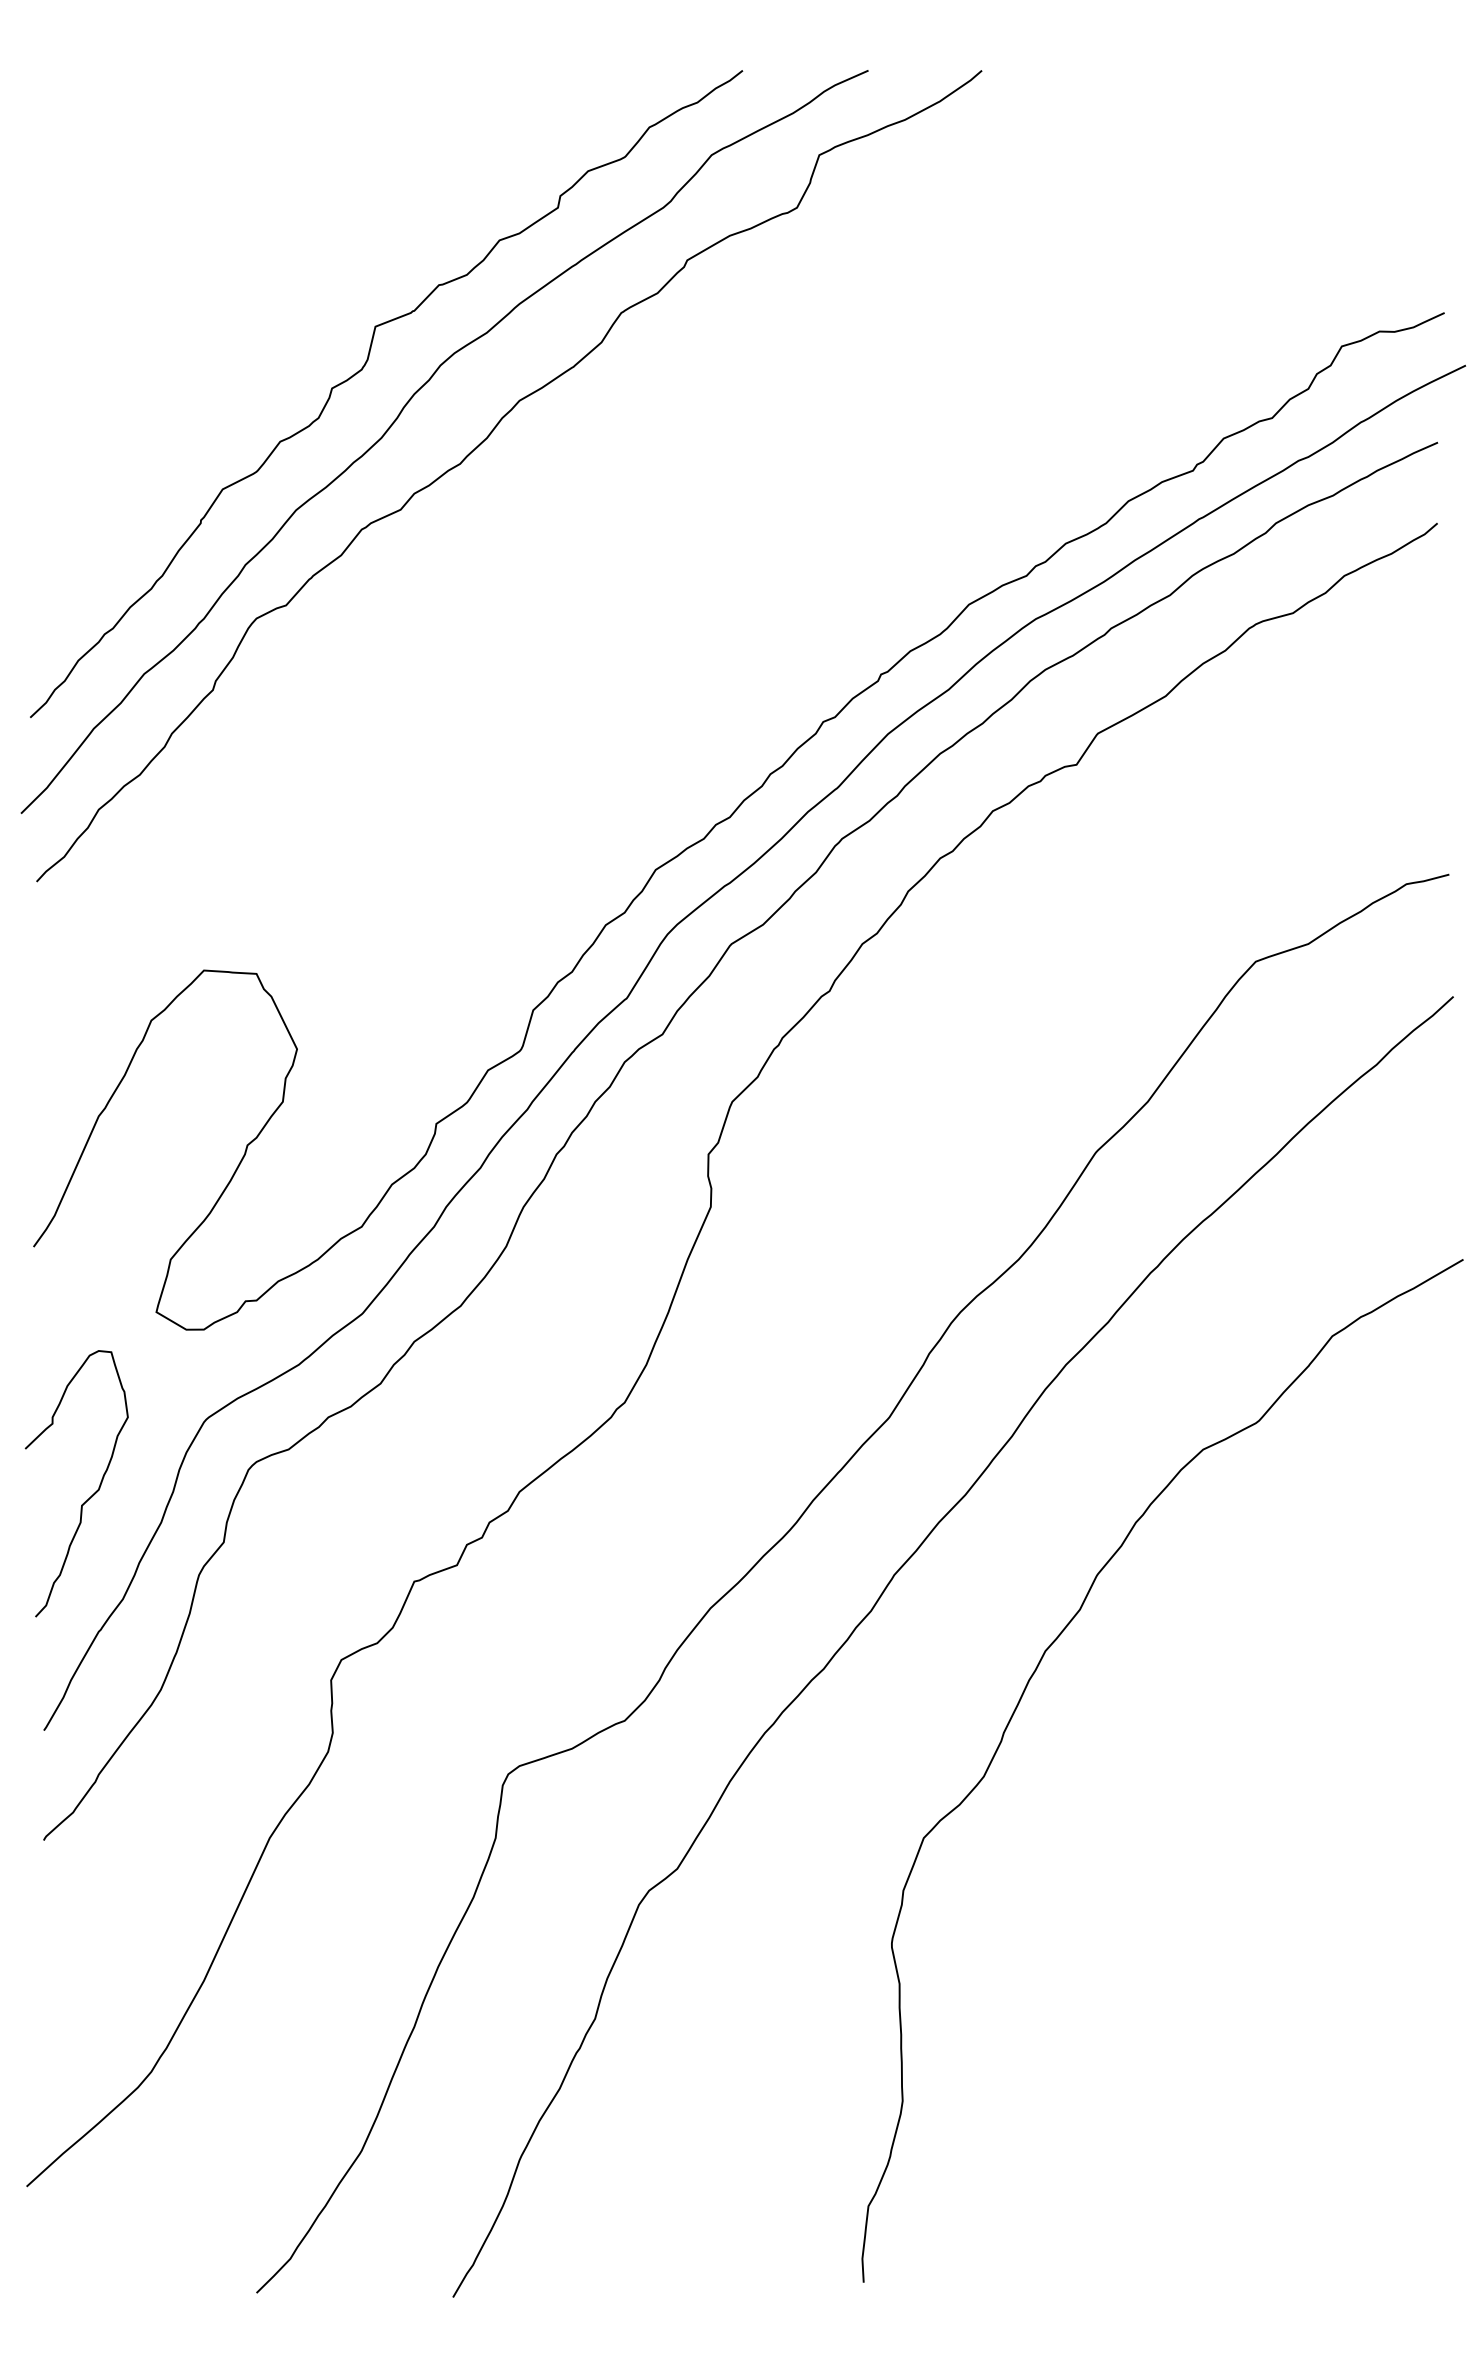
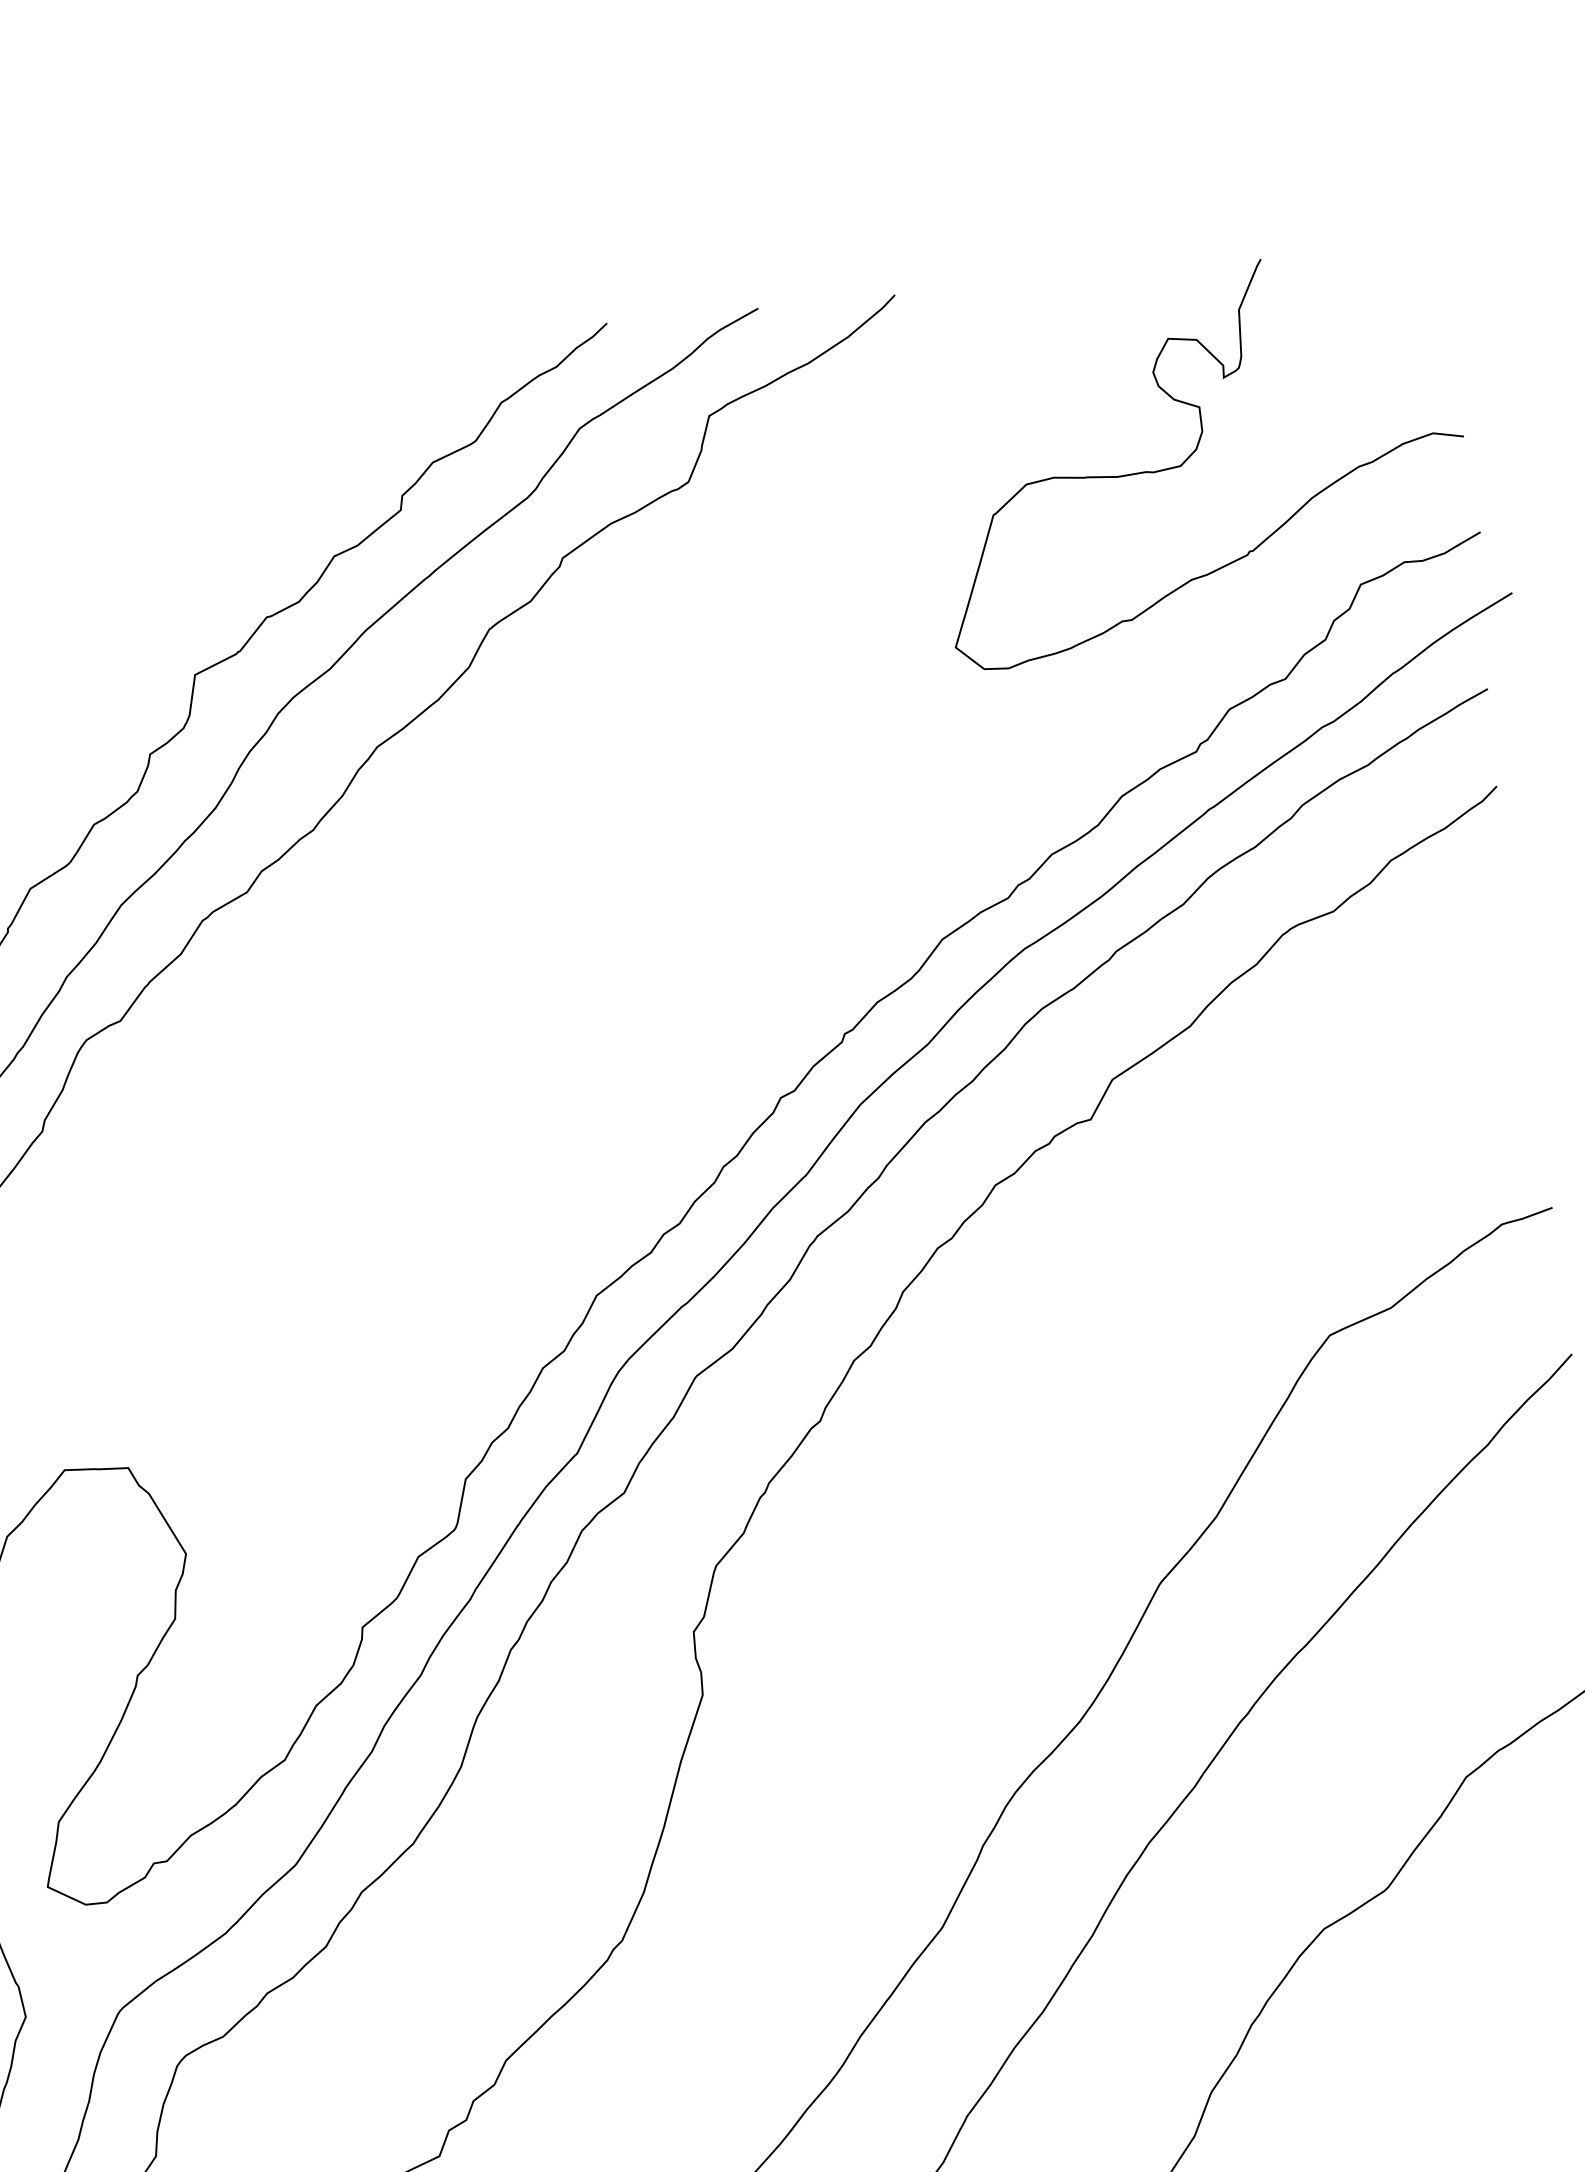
curve: (1216, 224) -> (1195, 452), added

